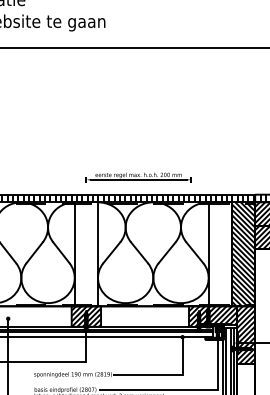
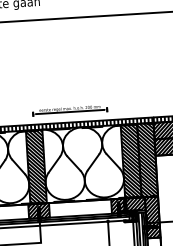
hatch: (86, 254) -> (36, 167), added
hatch: (219, 254) -> (130, 161), added

